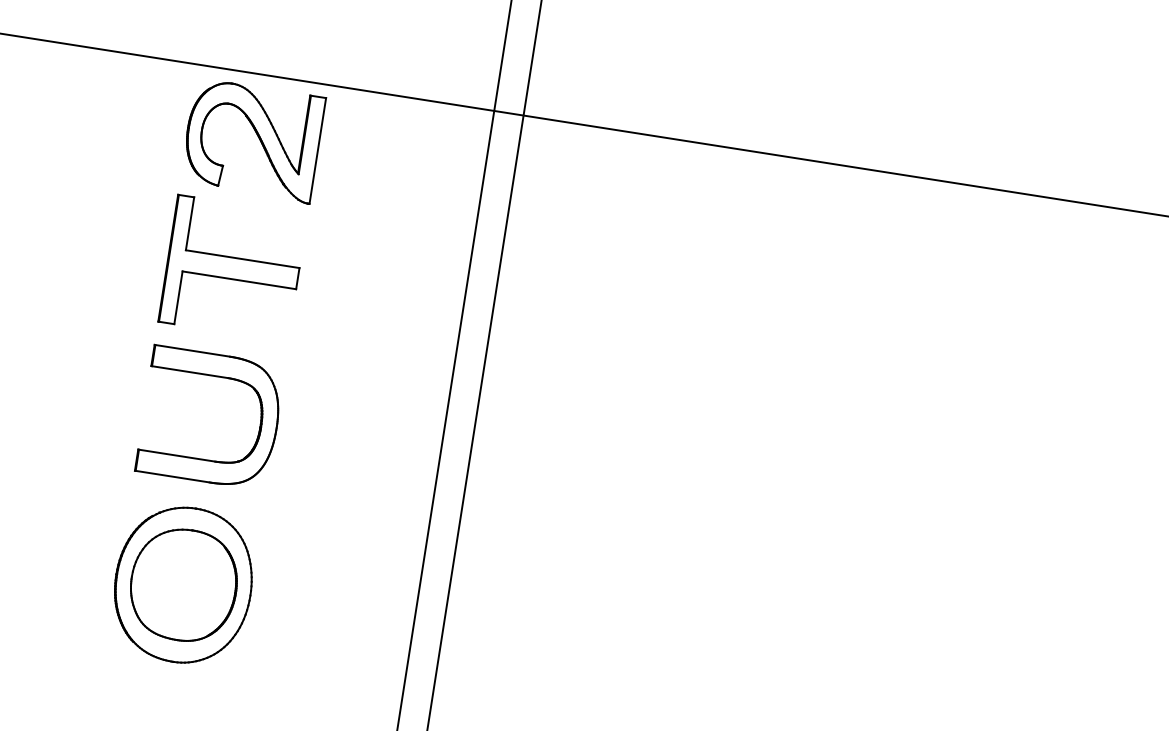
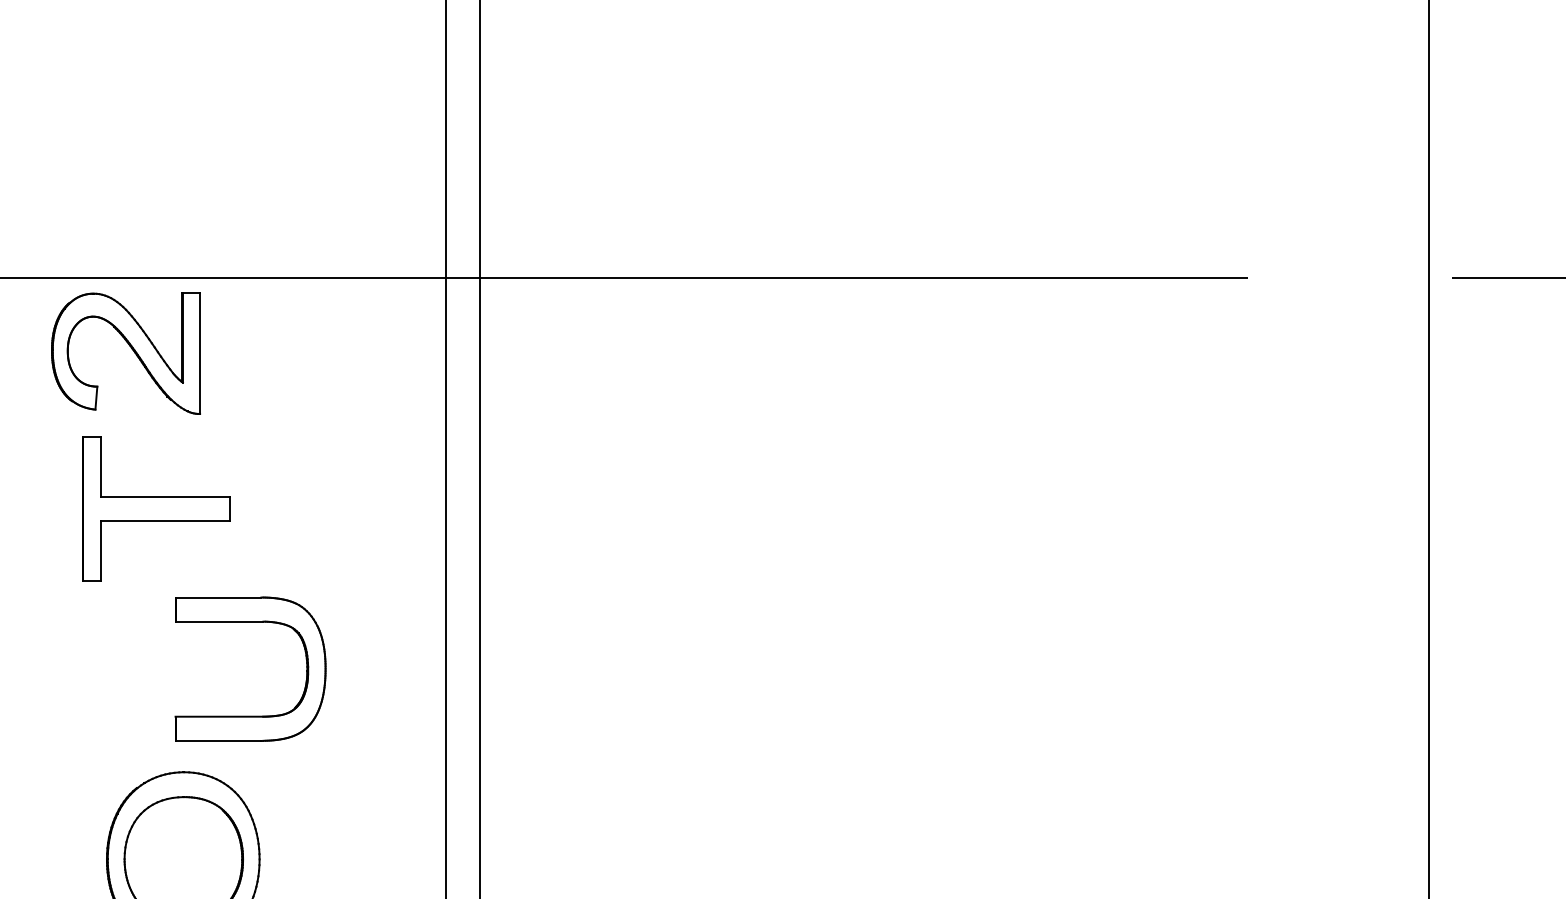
part: (258, 137) -> (131, 349), moved
part: (233, 268) -> (156, 508), moved
part: (217, 377) -> (250, 622), moved

